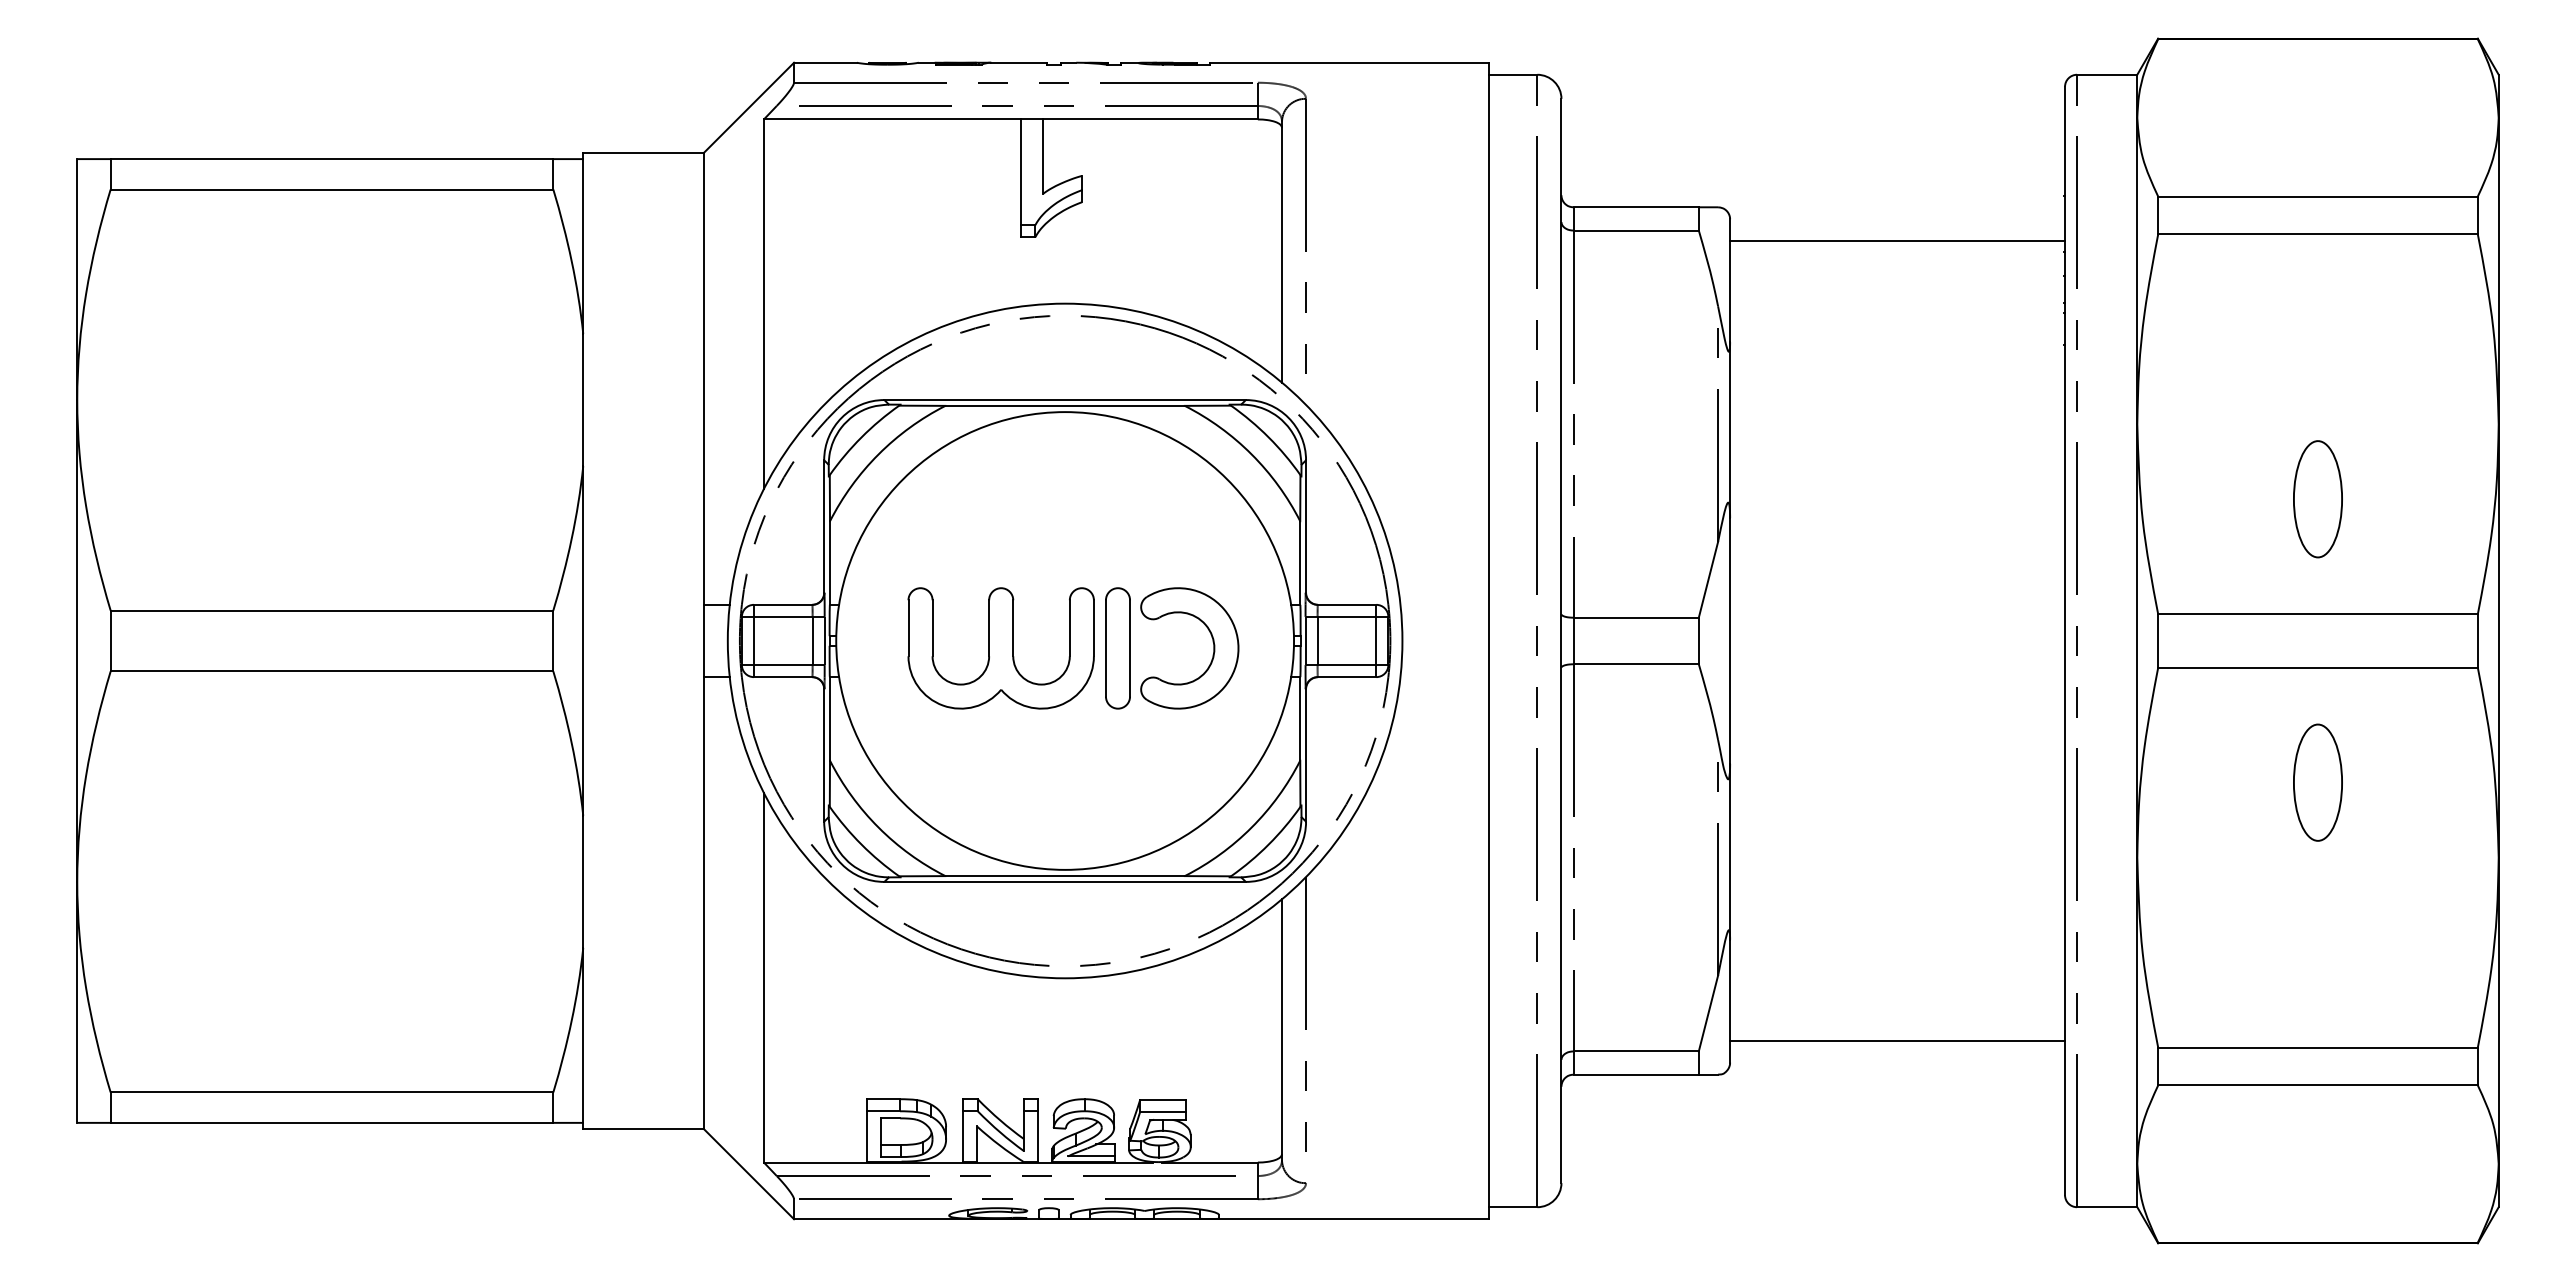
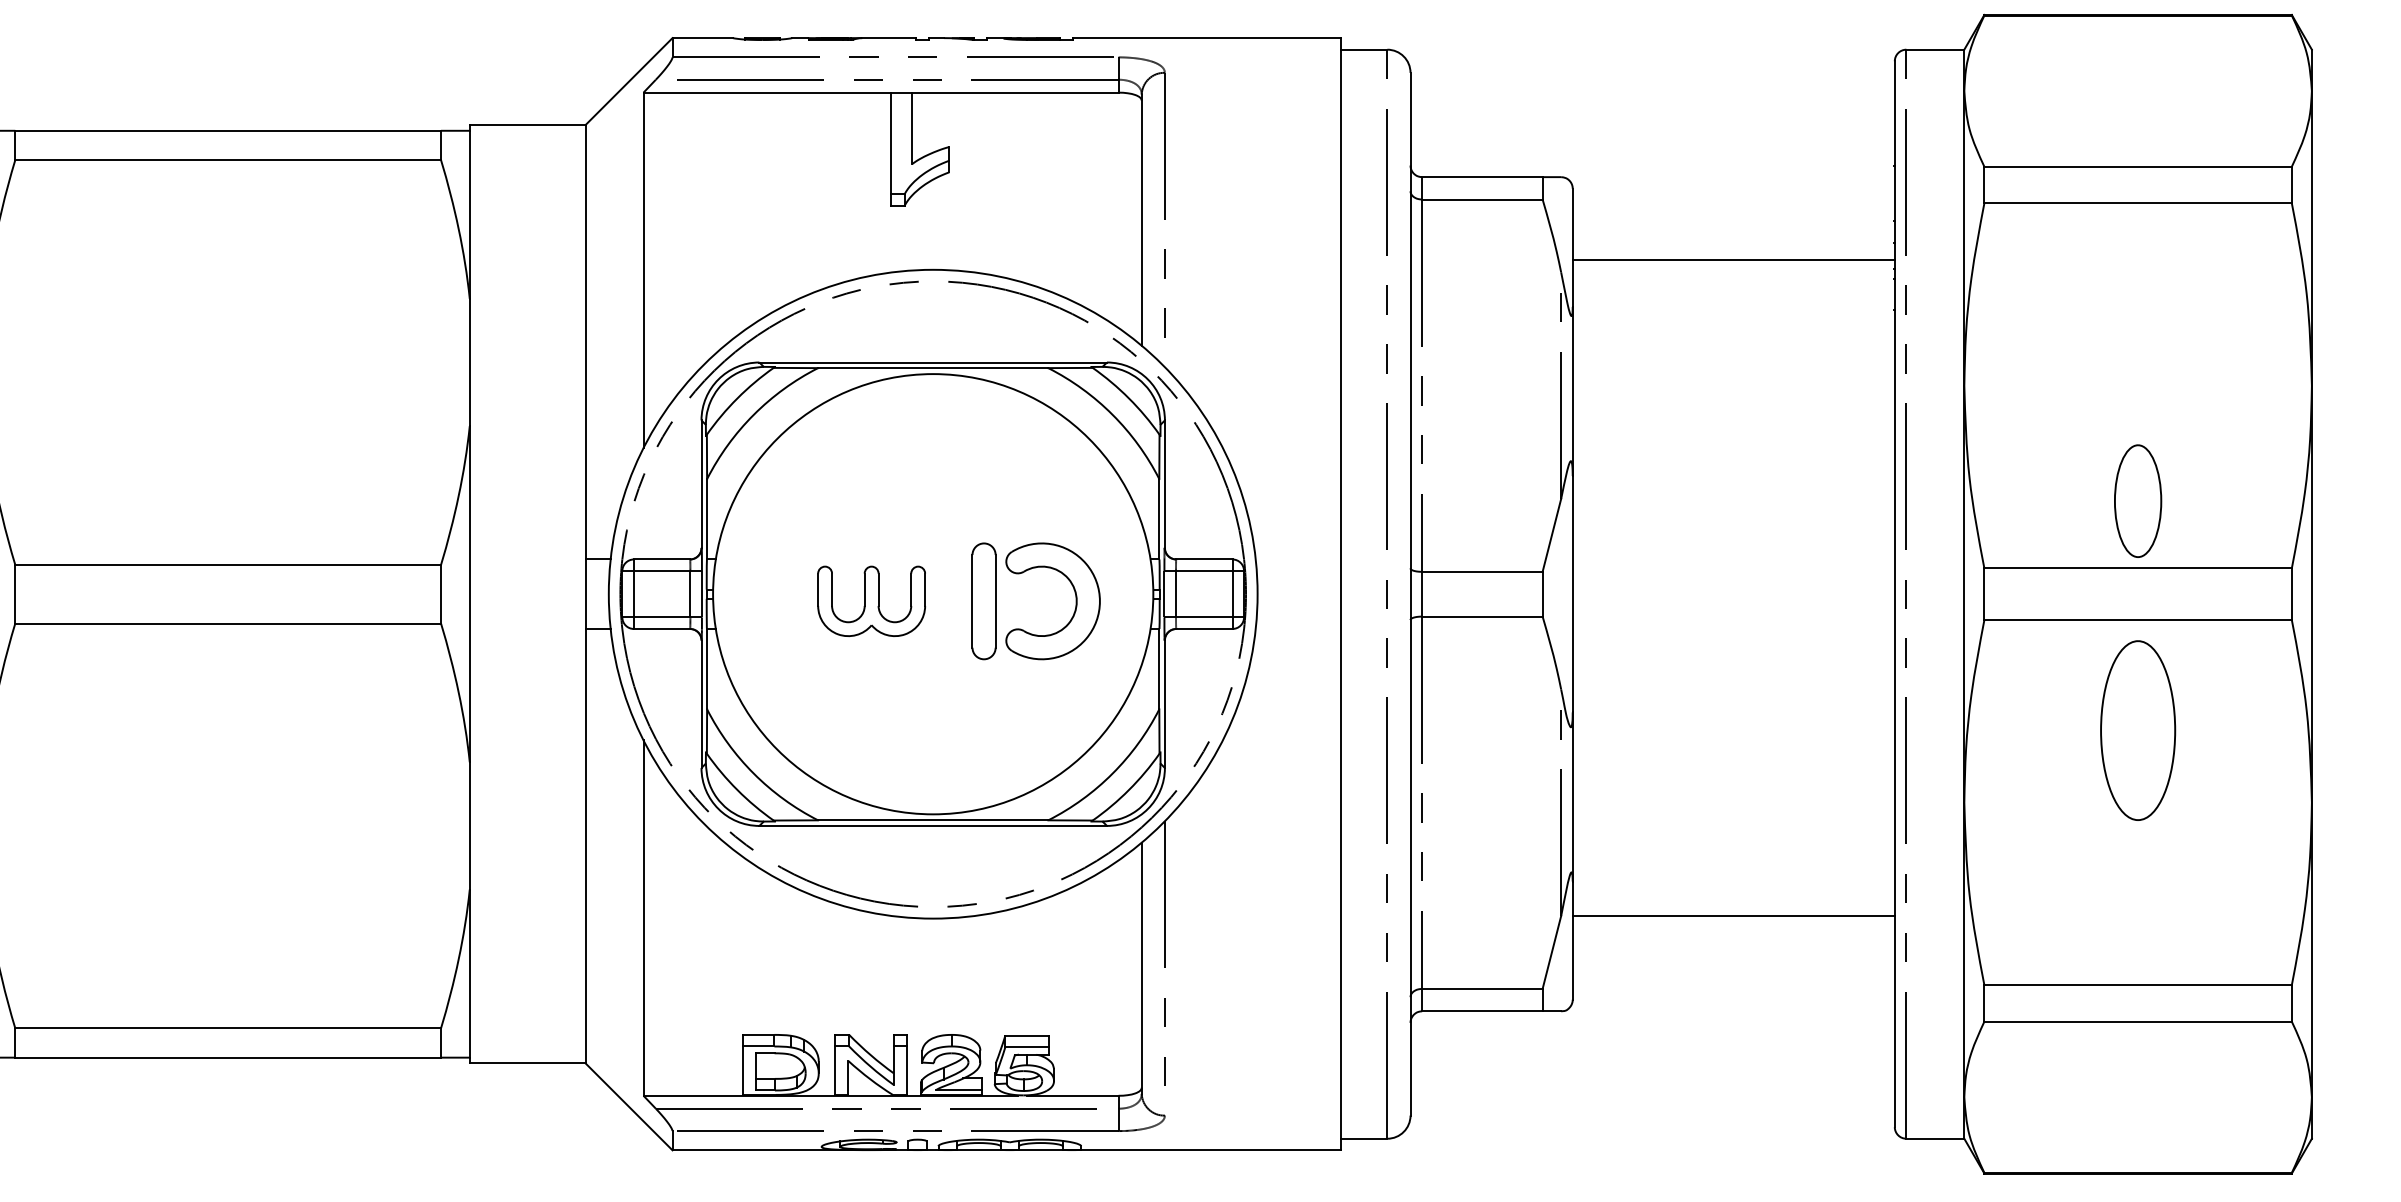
line: (1897, 241) -> (1733, 260), moved
part: (2317, 499) -> (2137, 501), moved
part: (1000, 648) -> (871, 601), size x0.6
part: (2317, 782) -> (2137, 730), size x1.6
line: (1897, 1040) -> (1733, 915), moved

